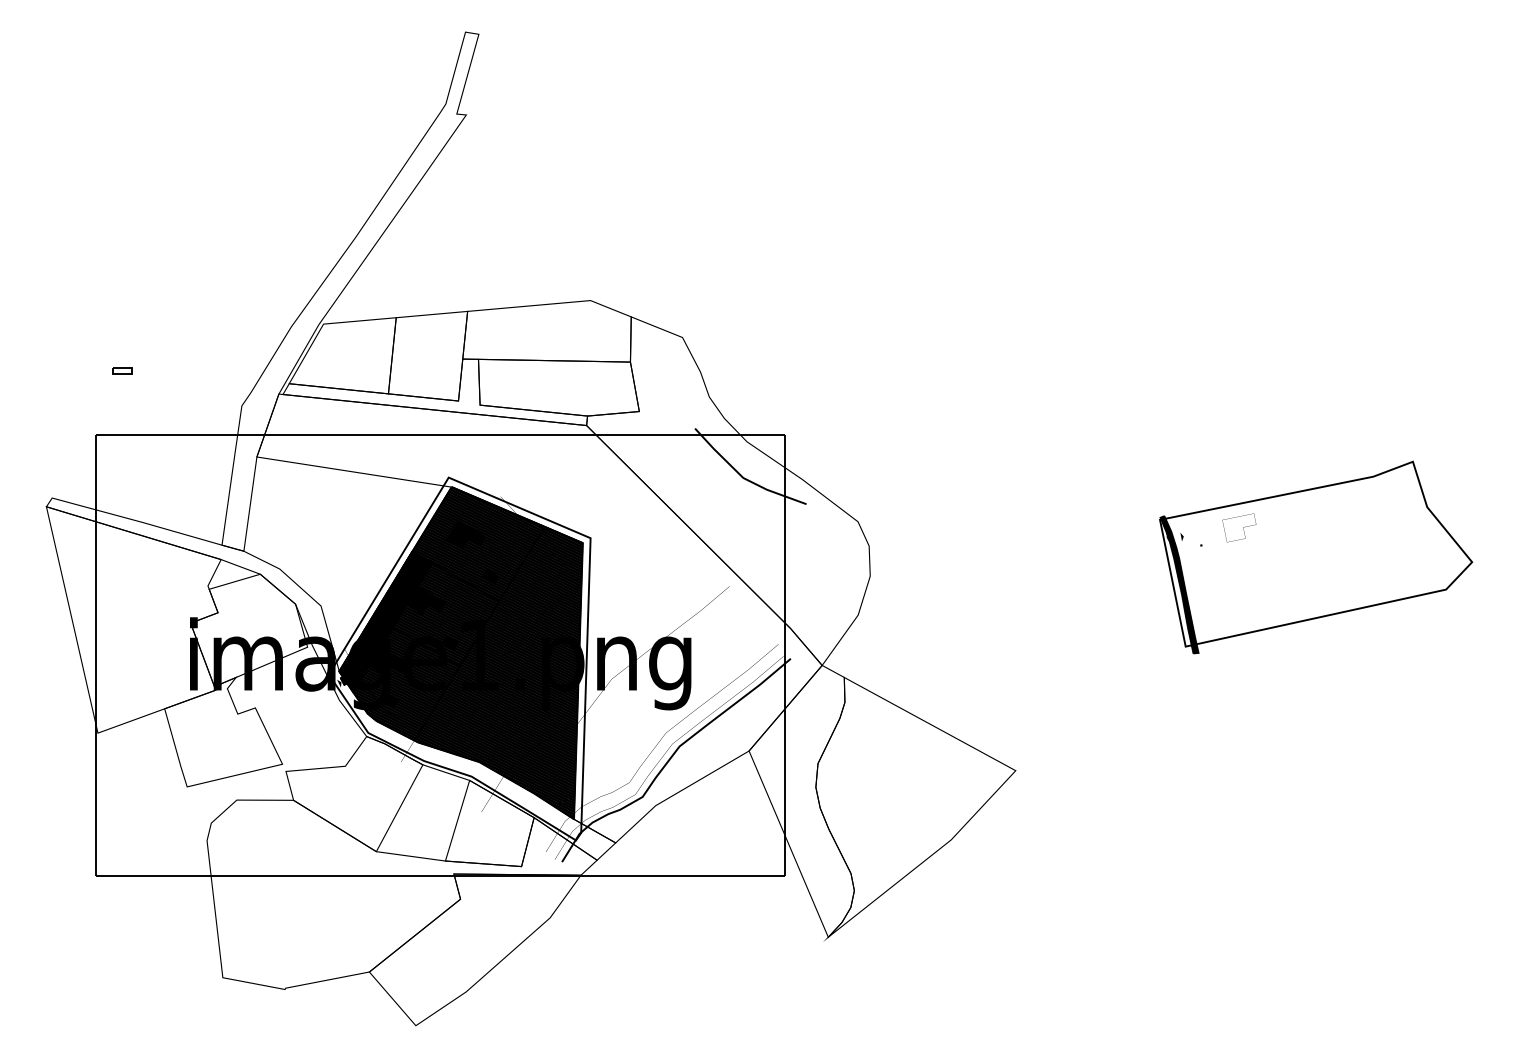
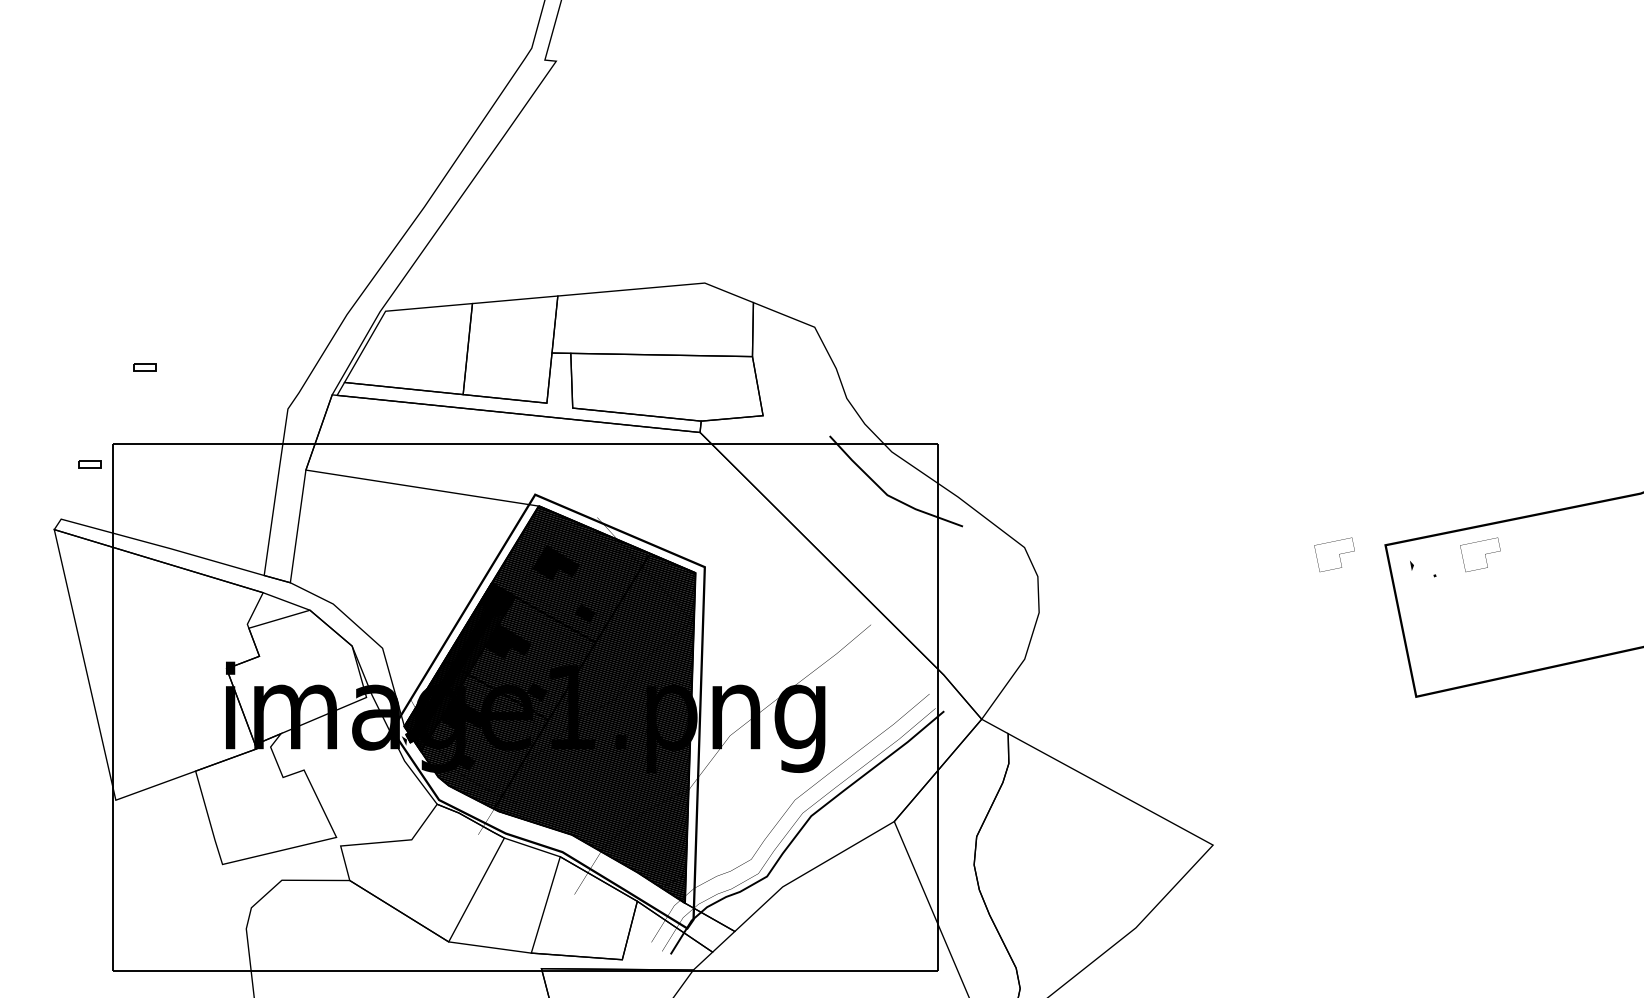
part: (76, 451) -> (90, 463), added
part: (1117, 527) -> (1334, 554), added
hatch: (1179, 584) -> (1408, 622), removed

